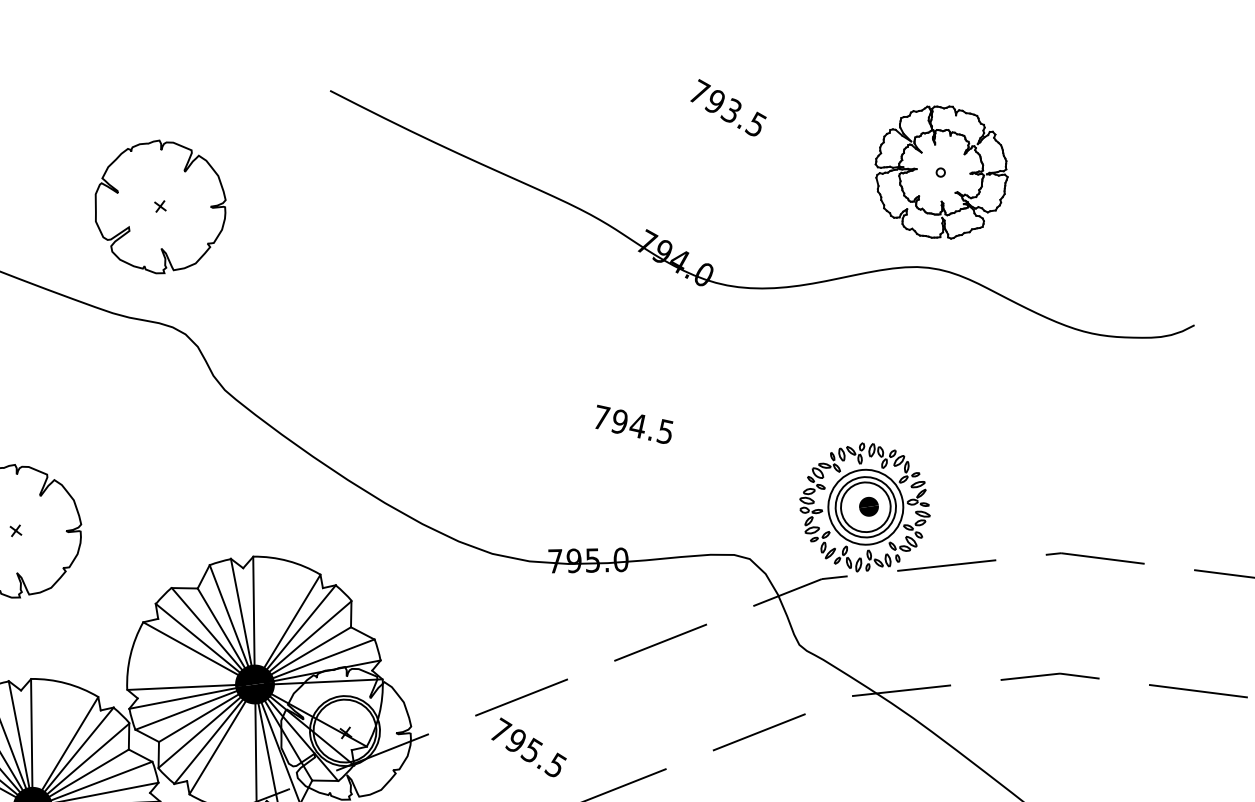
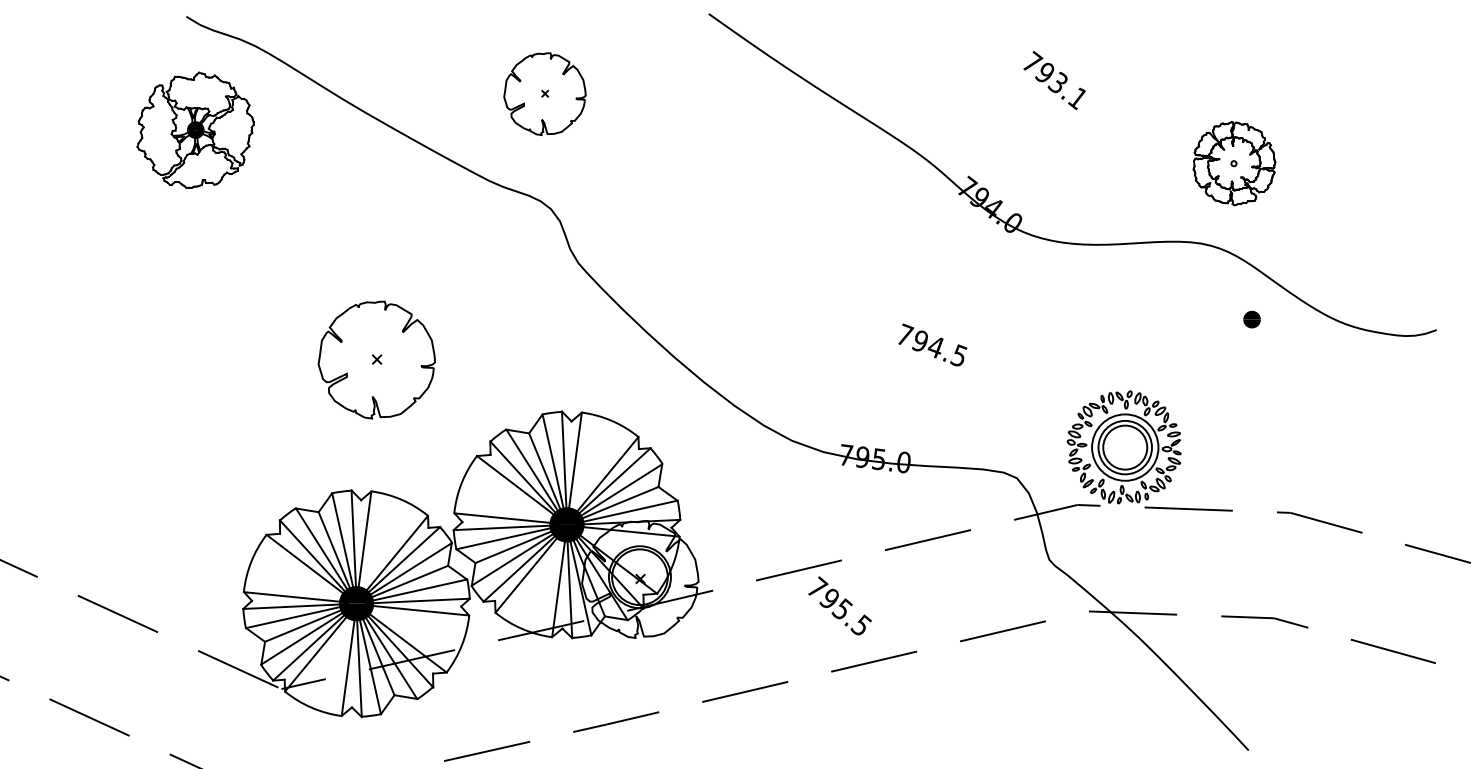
text: (755, 125) -> (1077, 98), 793.5 -> 793.1
part: (941, 172) -> (1234, 163), size x0.7
part: (159, 206) -> (544, 93), size x0.7
part: (868, 506) -> (1251, 319), moved
text: (528, 746) -> (839, 605), moved

